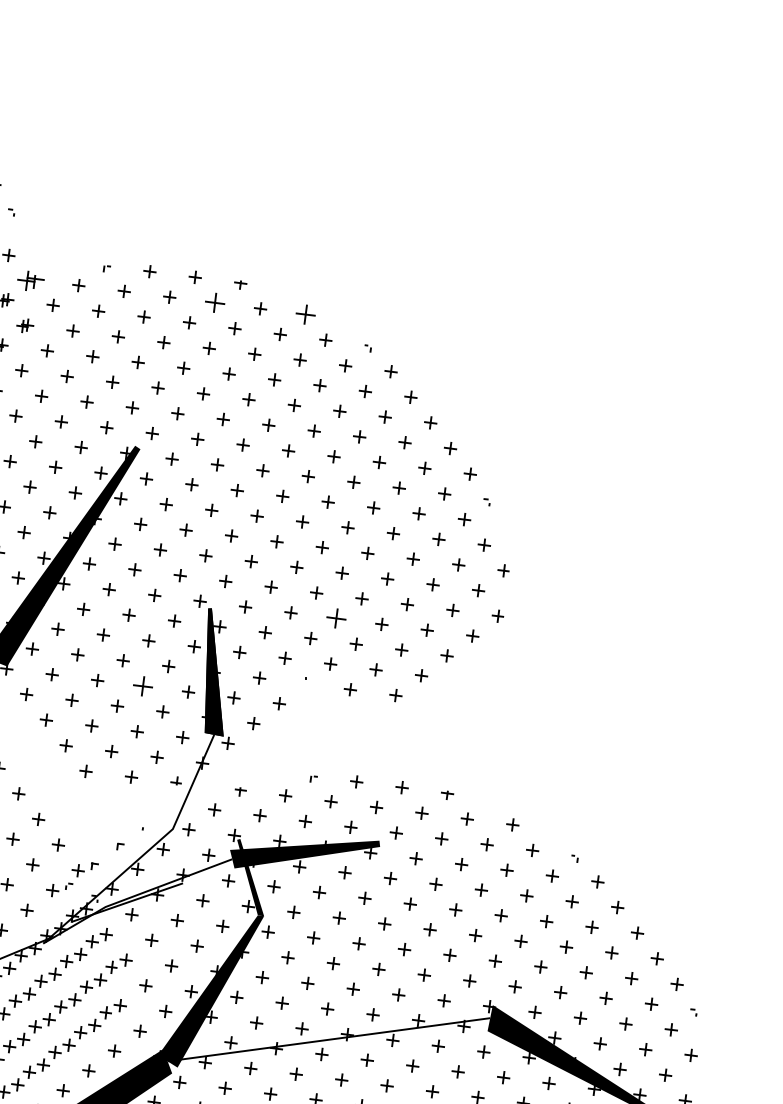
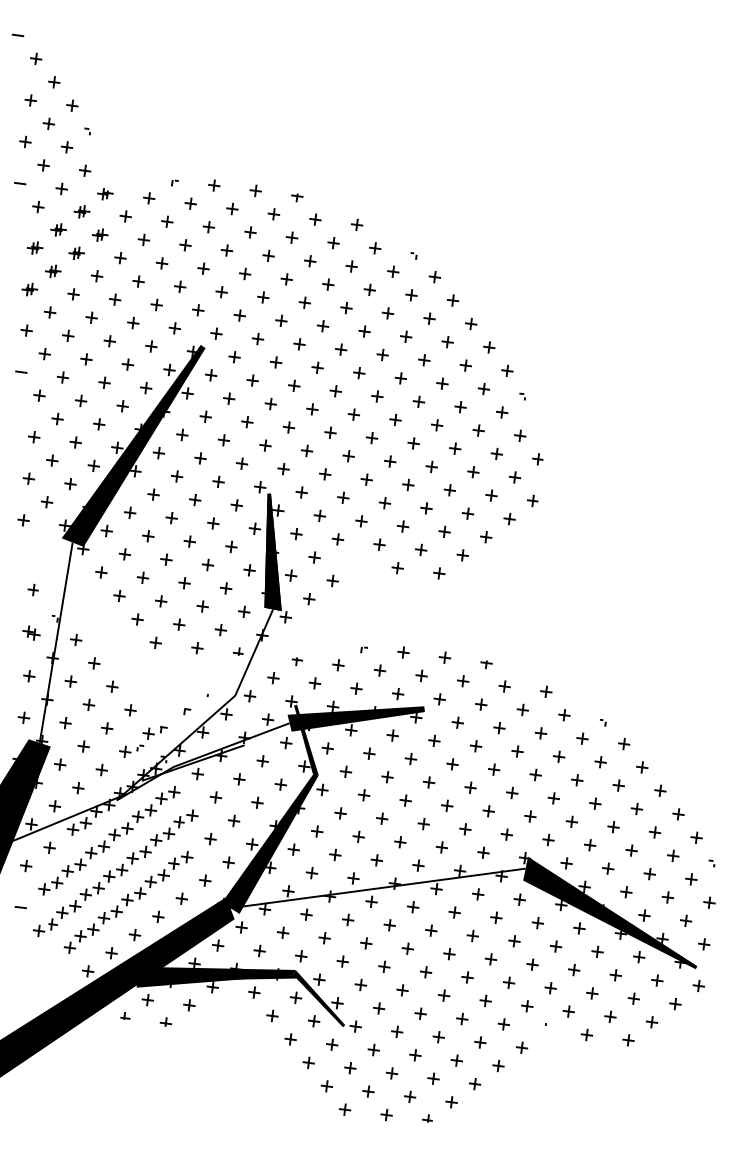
part: (31, 281) -> (105, 194), size x0.62
part: (214, 303) -> (273, 214), size x0.62
part: (306, 314) -> (357, 224), size x0.62
part: (335, 619) -> (384, 503), size x0.62
part: (142, 685) -> (207, 564), size x0.62

